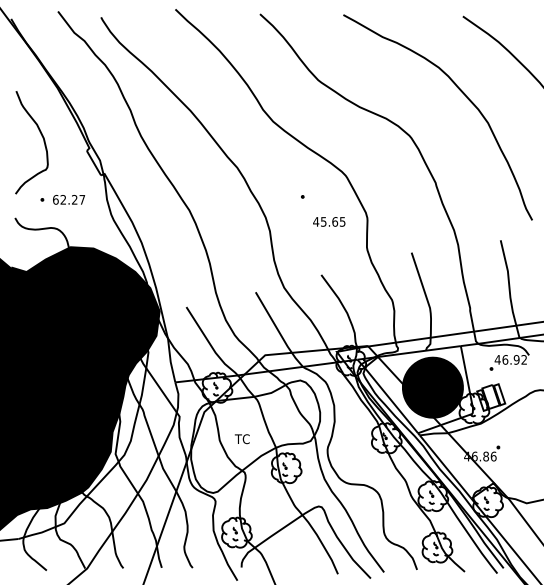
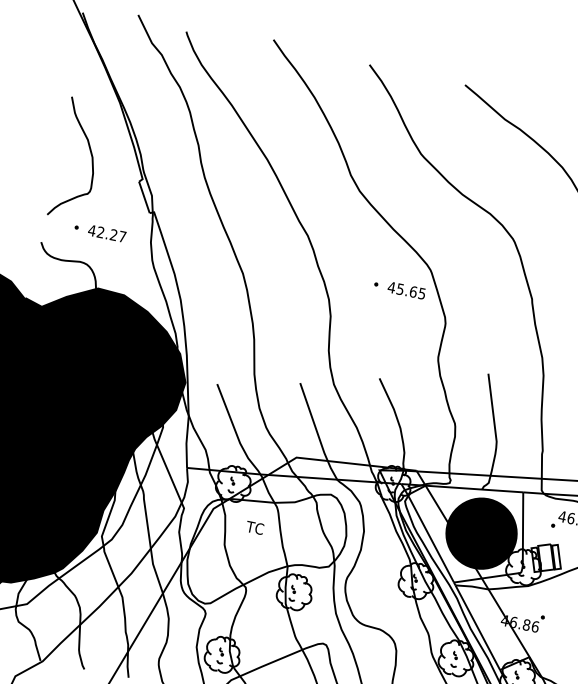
text: (55, 199) -> (91, 230), 62.27 -> 42.27
text: (329, 221) -> (407, 290), moved
text: (242, 439) -> (255, 528), moved

